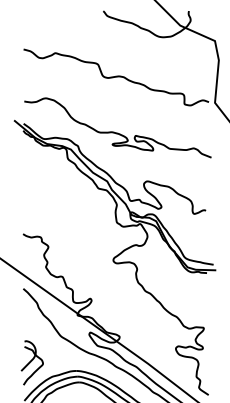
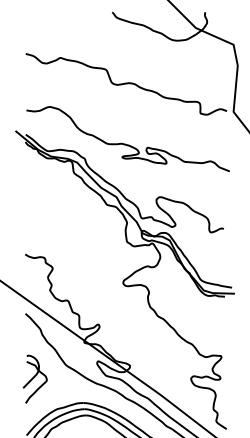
part: (31, 362) -> (34, 378), moved

